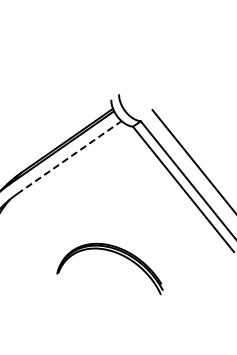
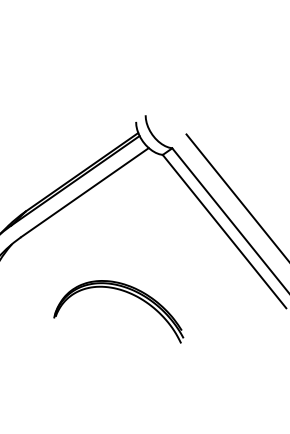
line: (69, 157) -> (85, 192), dashed -> solid
part: (117, 254) -> (127, 294), moved

